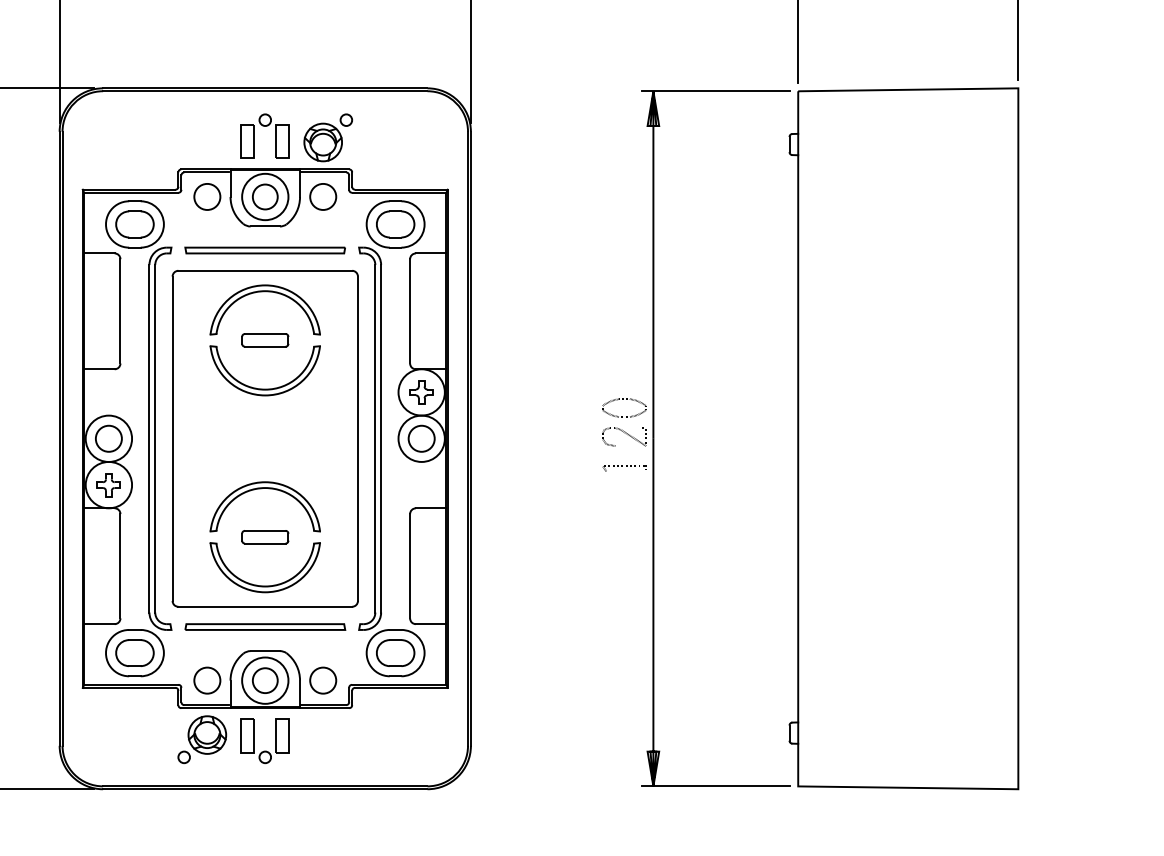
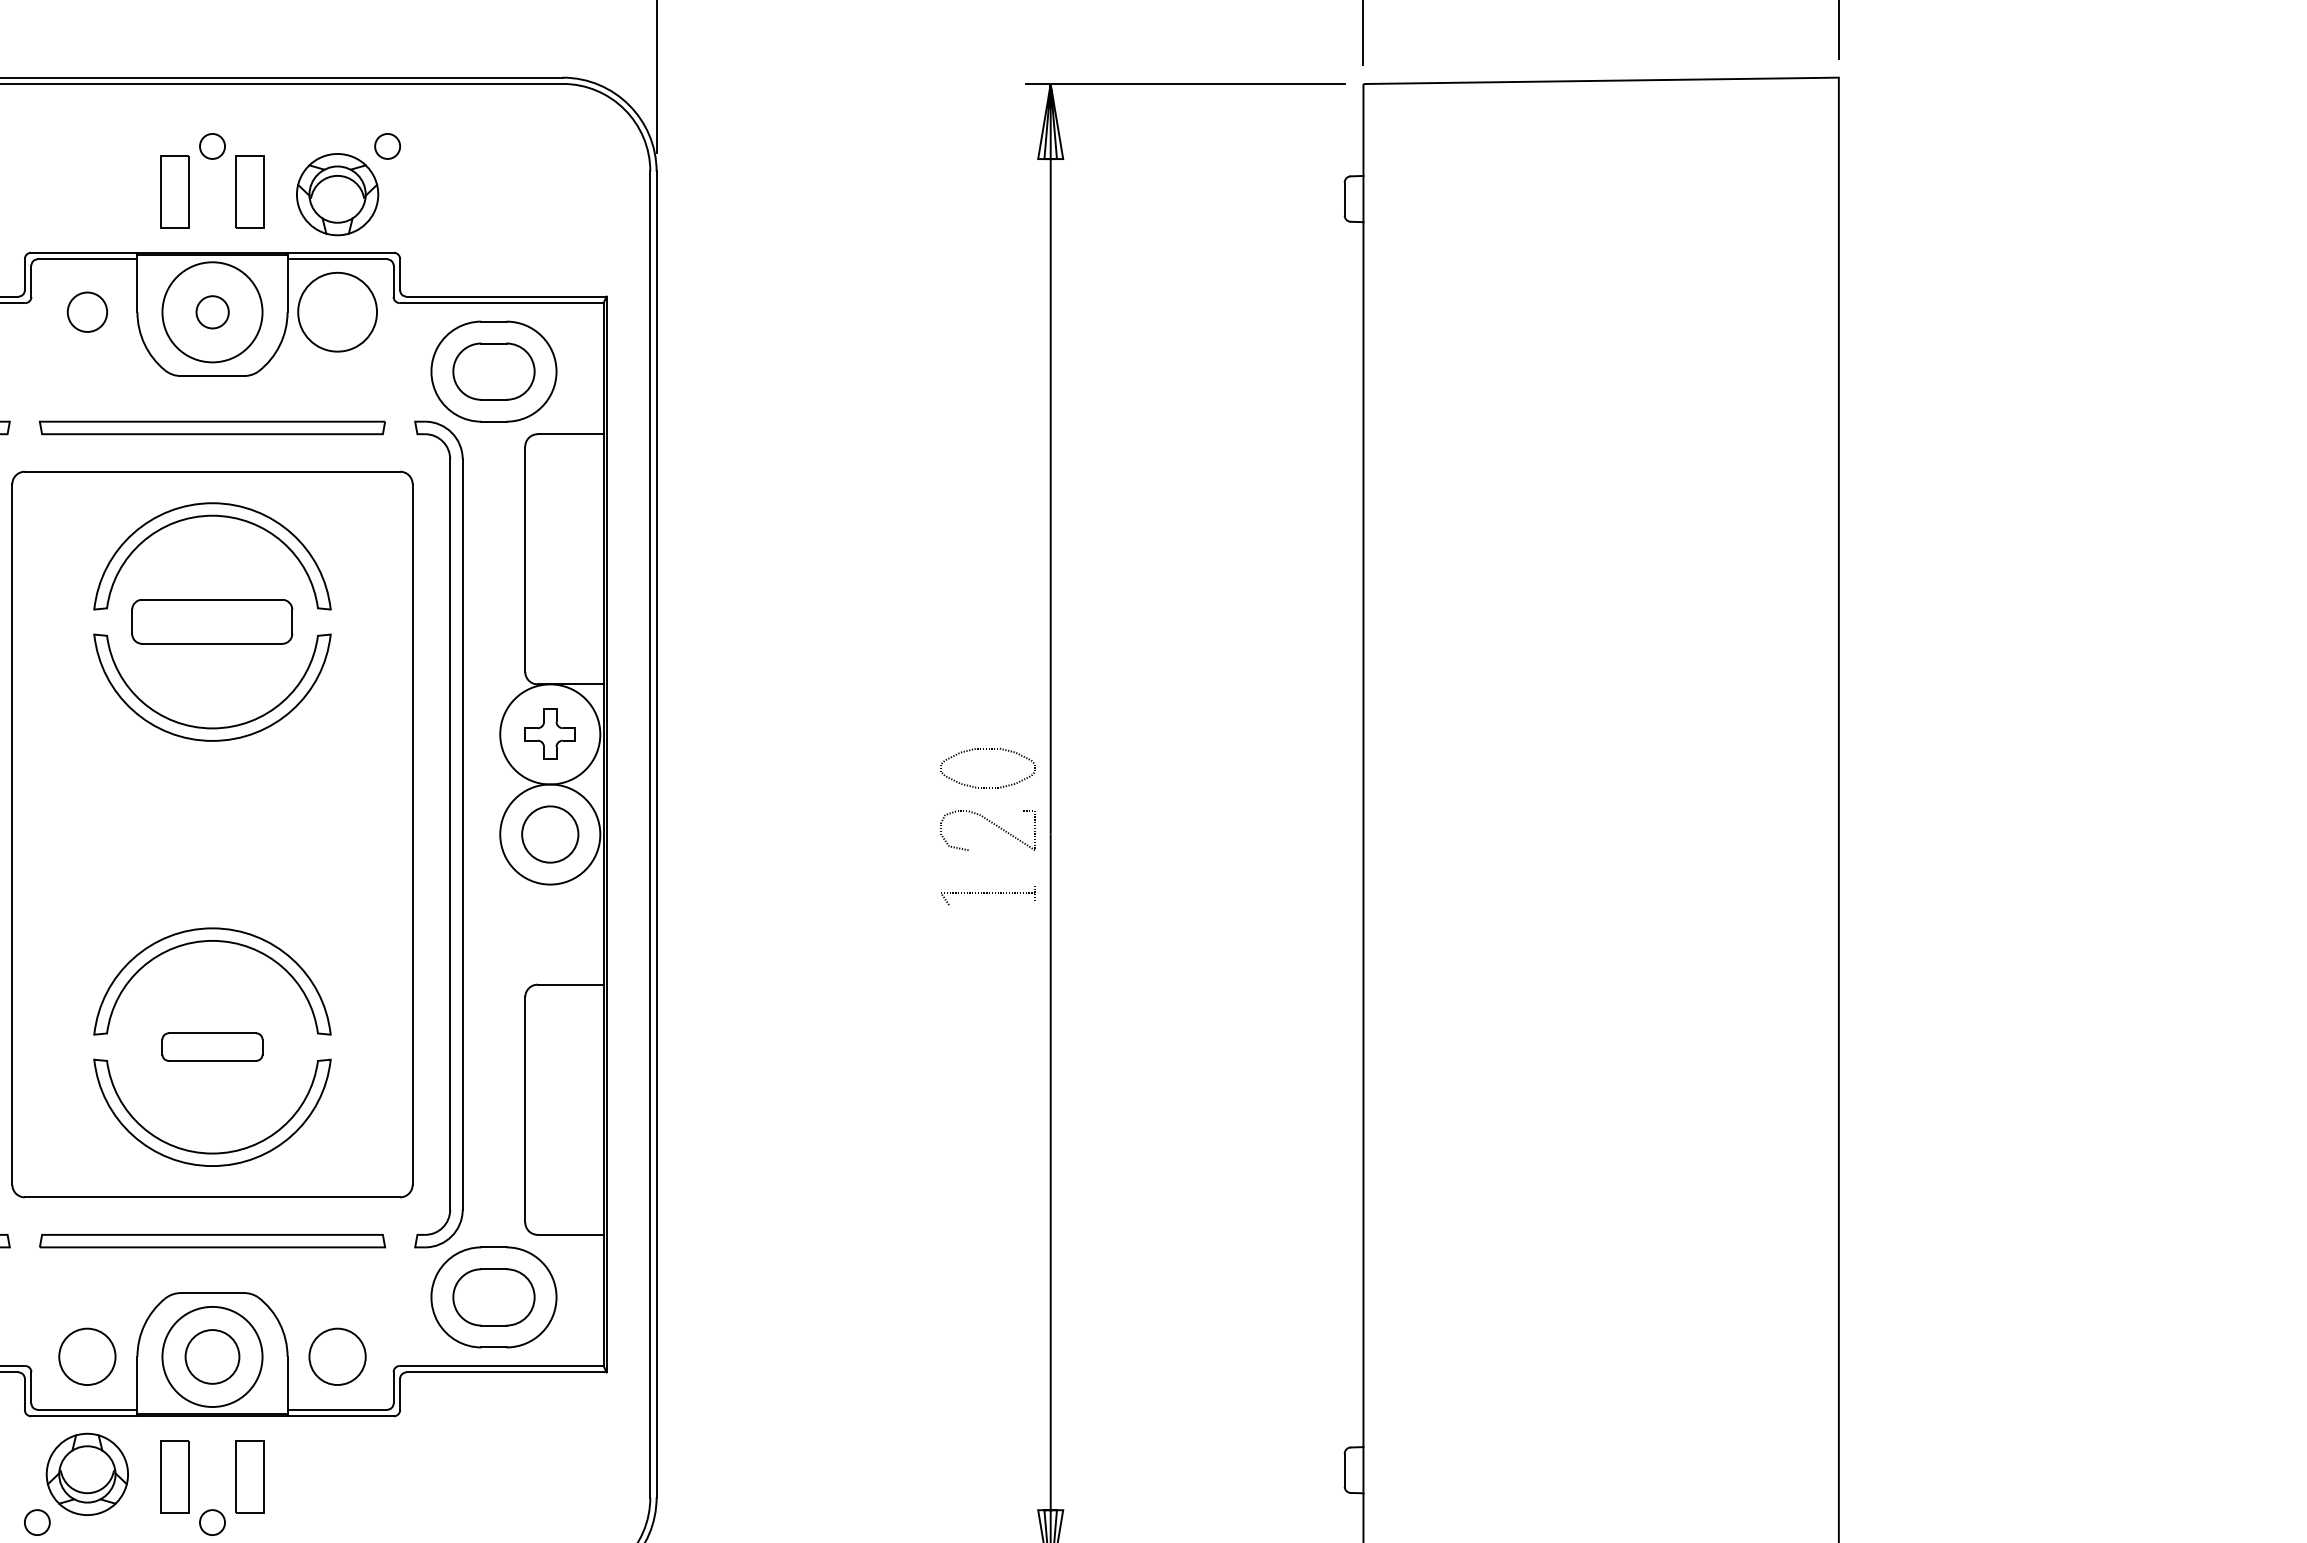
circle: (207, 196) -> (87, 311), size x0.7
circle: (265, 196) -> (212, 311), size x0.6
circle: (323, 196) -> (338, 311), size x1.4
part: (265, 340) -> (212, 622), size x1.6

